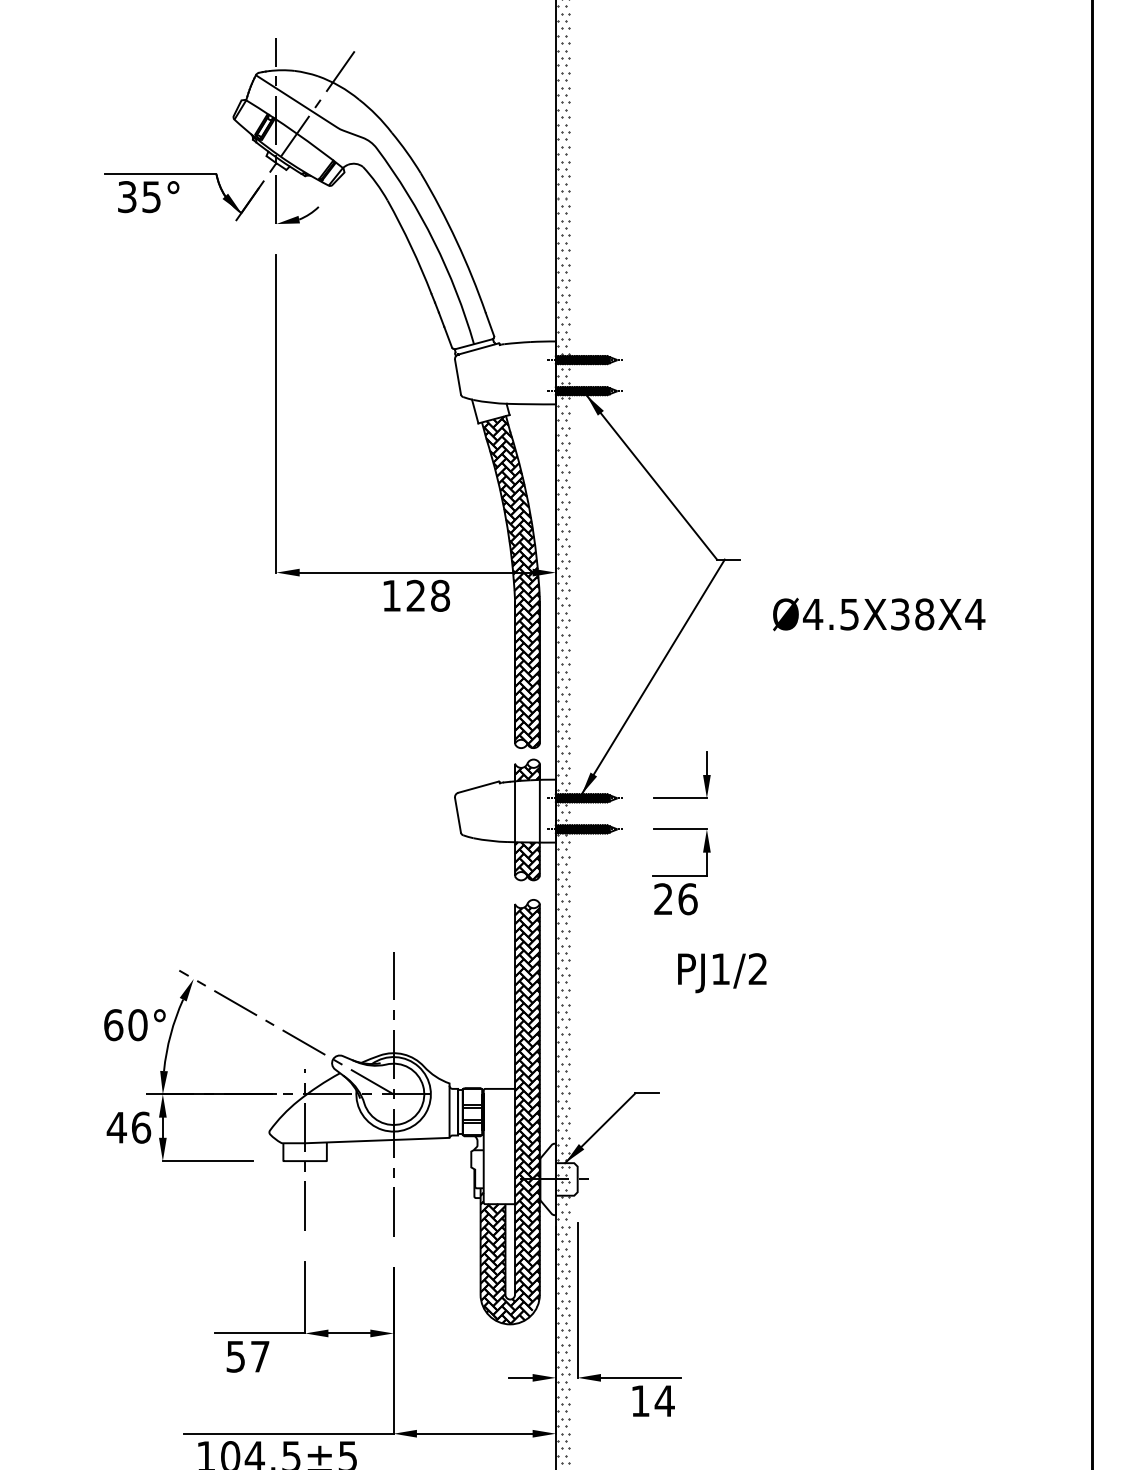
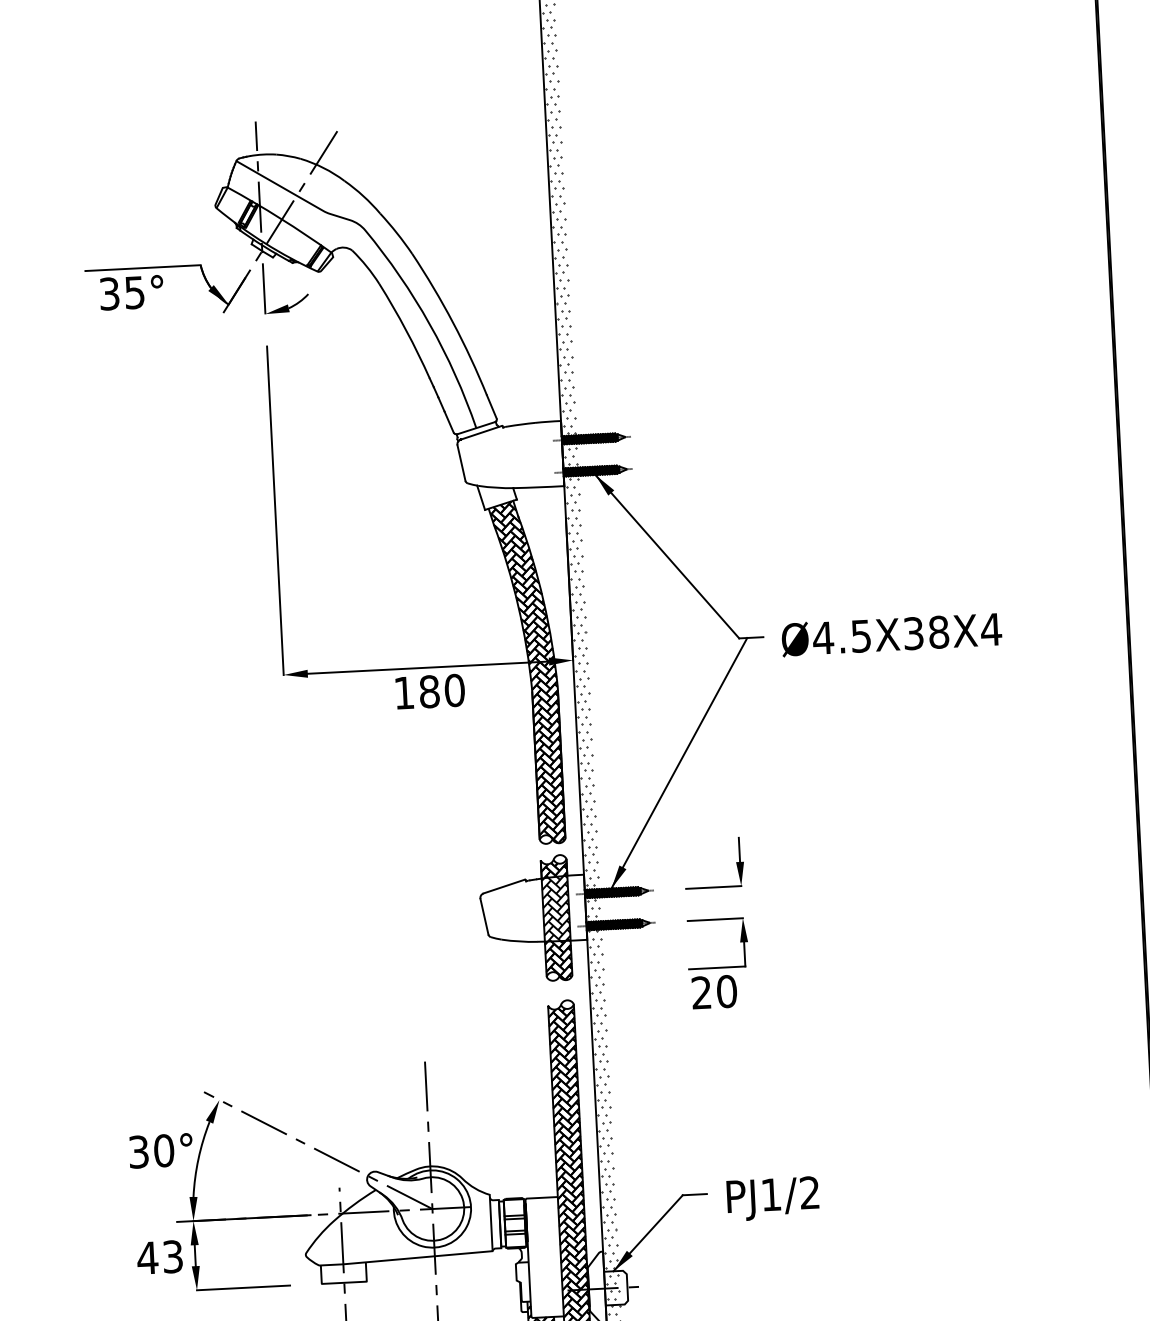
text: (428, 595) -> (442, 690), 128 -> 180
text: (879, 614) -> (892, 634), moved
hatch: (527, 810) -> (556, 908), added
text: (687, 899) -> (726, 991), 26 -> 20
text: (722, 973) -> (773, 1199), moved
text: (113, 1025) -> (138, 1152), 60° -> 30°
text: (141, 1127) -> (173, 1256), 46 -> 43

